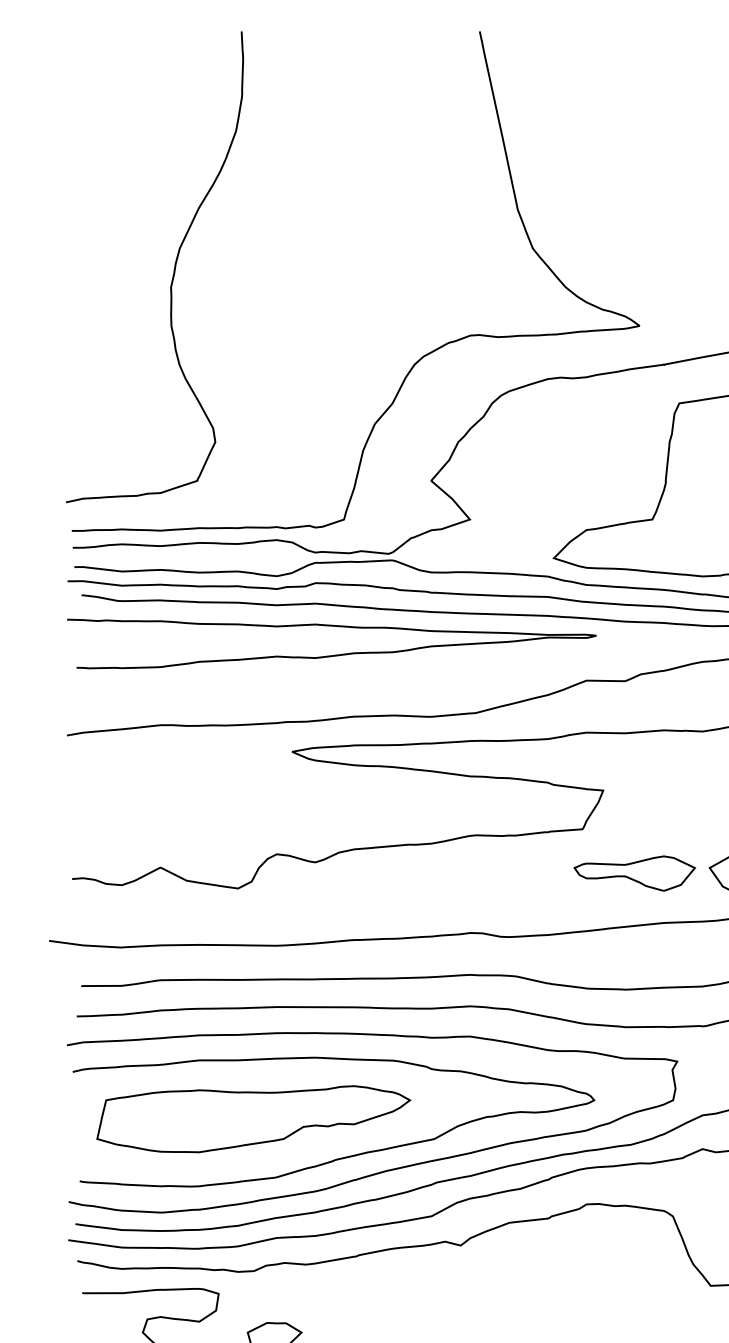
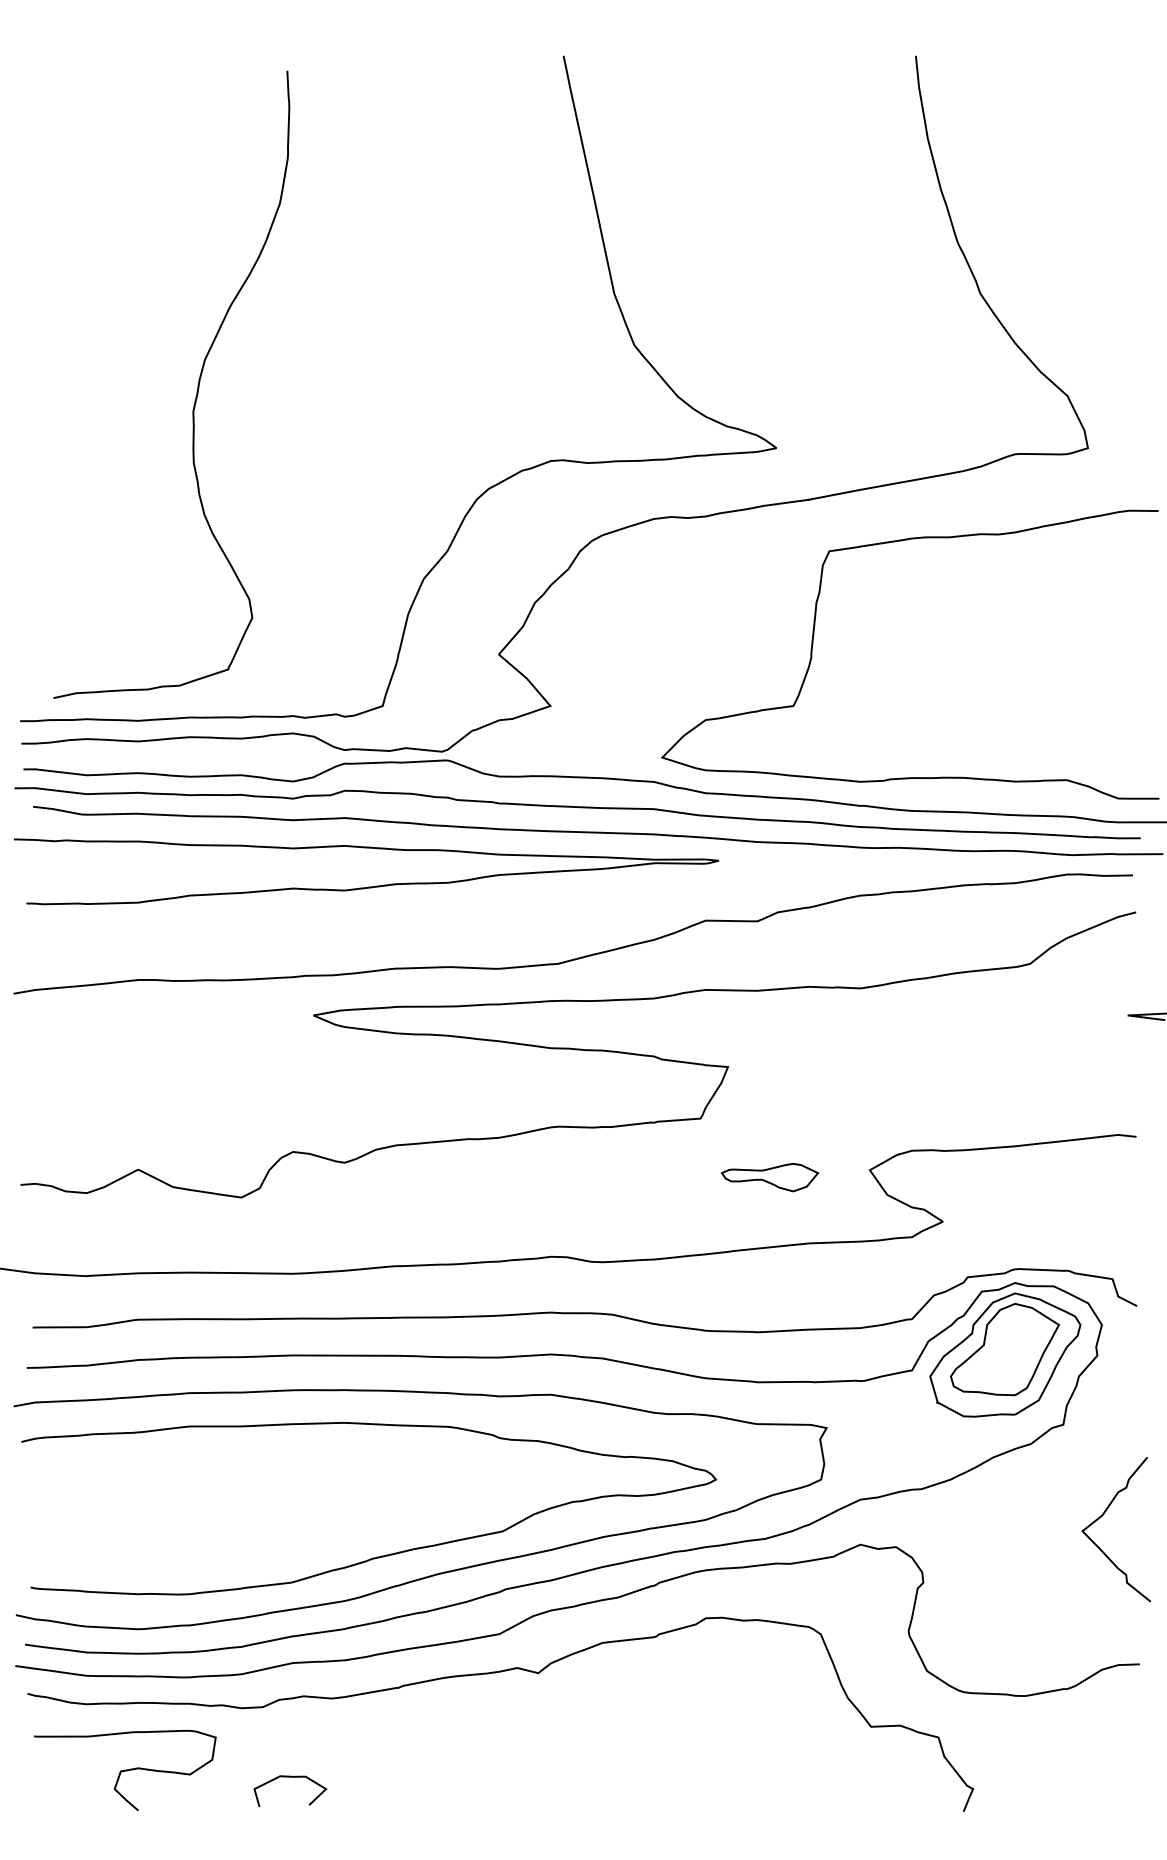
curve: (173, 272) -> (196, 391), moved
part: (634, 873) -> (769, 1177), size x0.6
part: (253, 1118) -> (262, 1504), removed

